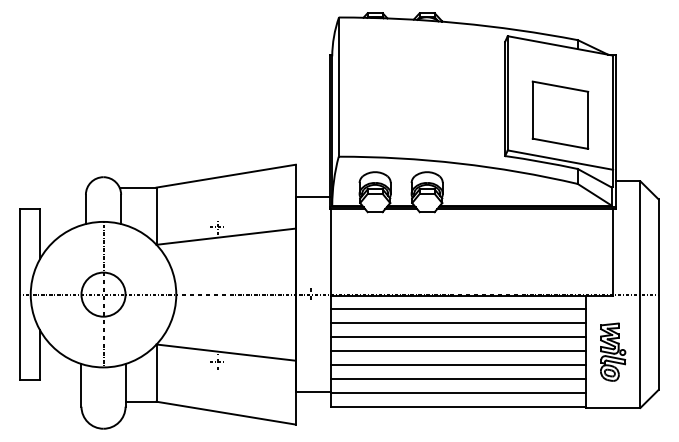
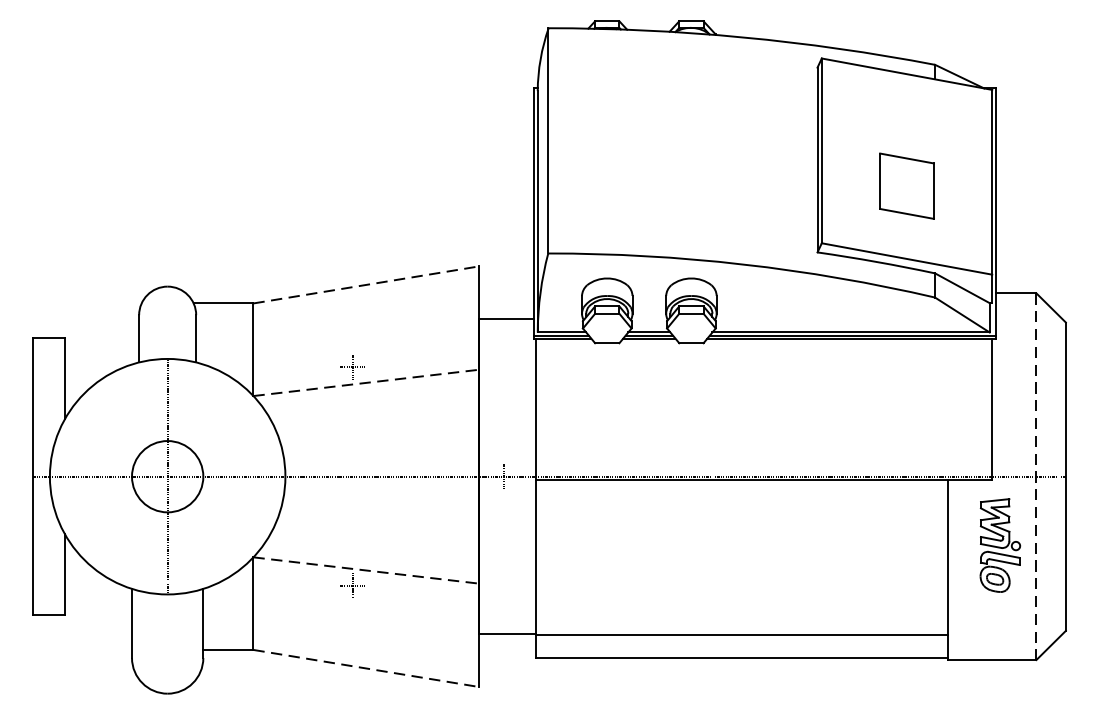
part: (560, 114) -> (907, 185), size x0.6
line: (226, 176) -> (366, 285), solid -> dashed
line: (226, 236) -> (366, 382), solid -> dashed
line: (640, 295) -> (1036, 478), solid -> dashed
line: (457, 308) -> (740, 499), removed
line: (457, 322) -> (740, 521), removed
line: (457, 336) -> (740, 544), removed
line: (457, 350) -> (740, 567), removed
part: (613, 351) -> (1000, 544), moved
line: (226, 352) -> (366, 570), solid -> dashed
line: (457, 364) -> (740, 589), removed
line: (457, 378) -> (740, 612), removed
line: (226, 413) -> (366, 668), solid -> dashed

